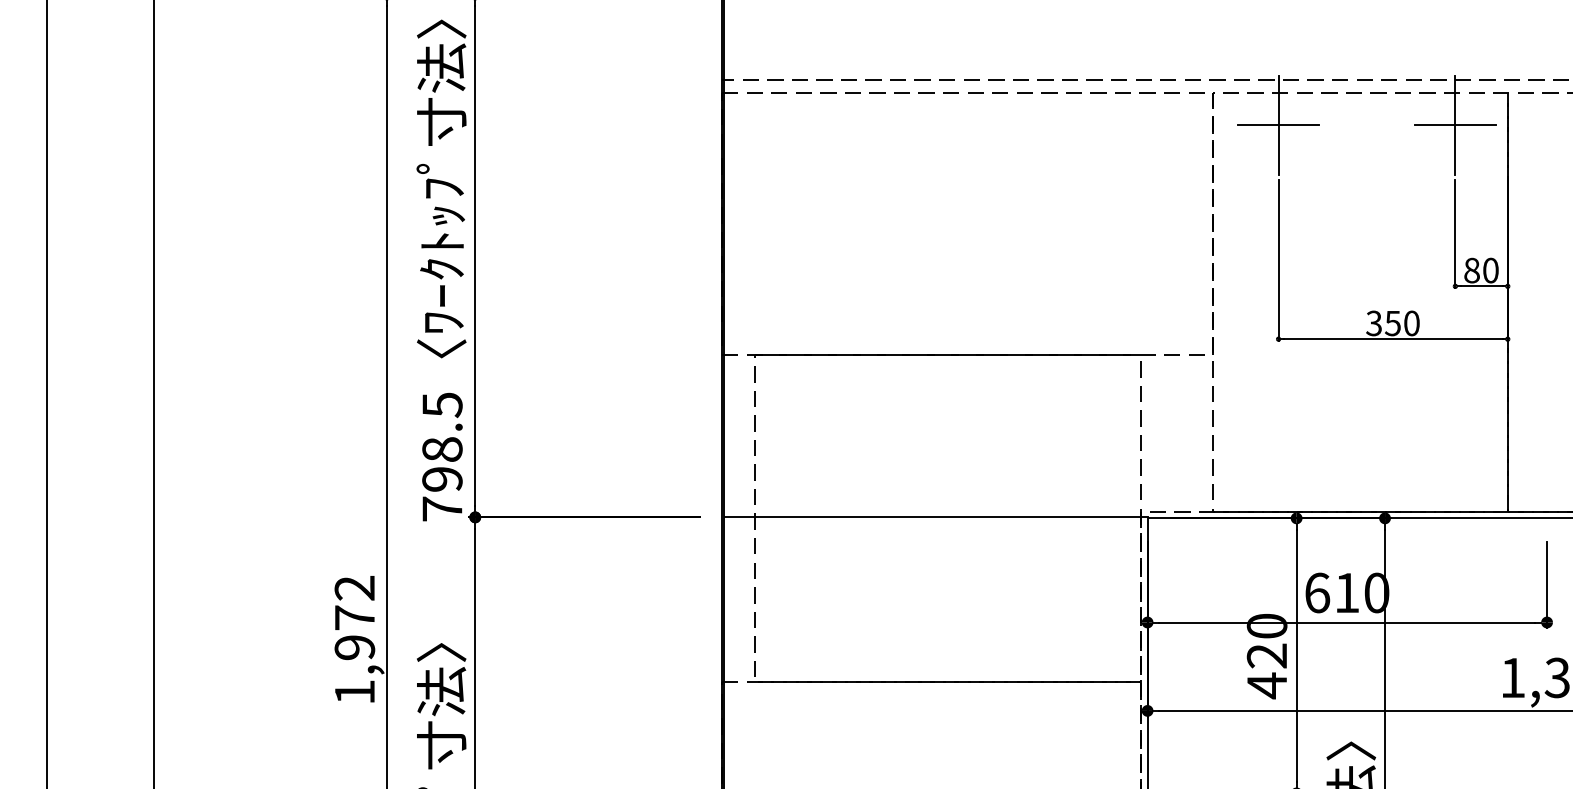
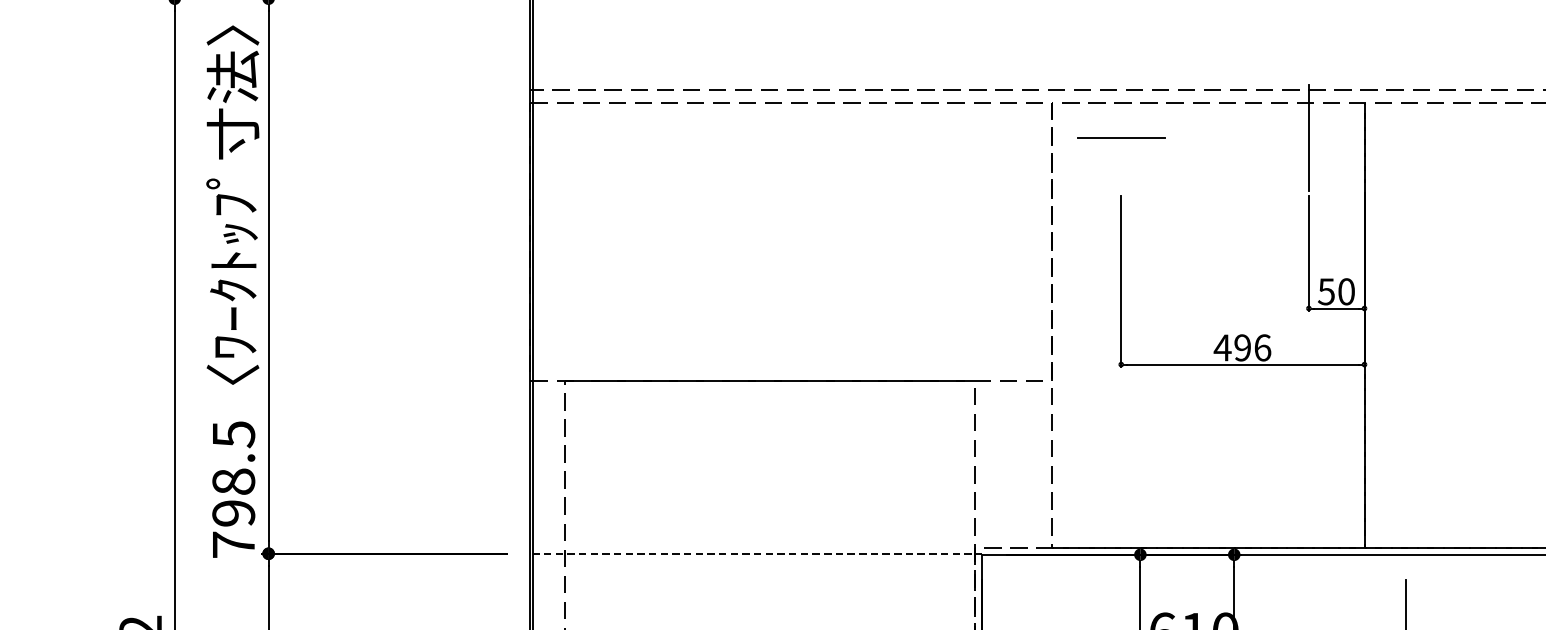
line: (1278, 125) -> (1121, 137), removed
line: (1455, 125) -> (1309, 137), removed
text: (1471, 270) -> (1326, 291), 80 -> 50
text: (1392, 323) -> (1242, 347), 350 -> 496
line: (936, 517) -> (758, 553), solid -> dashed

